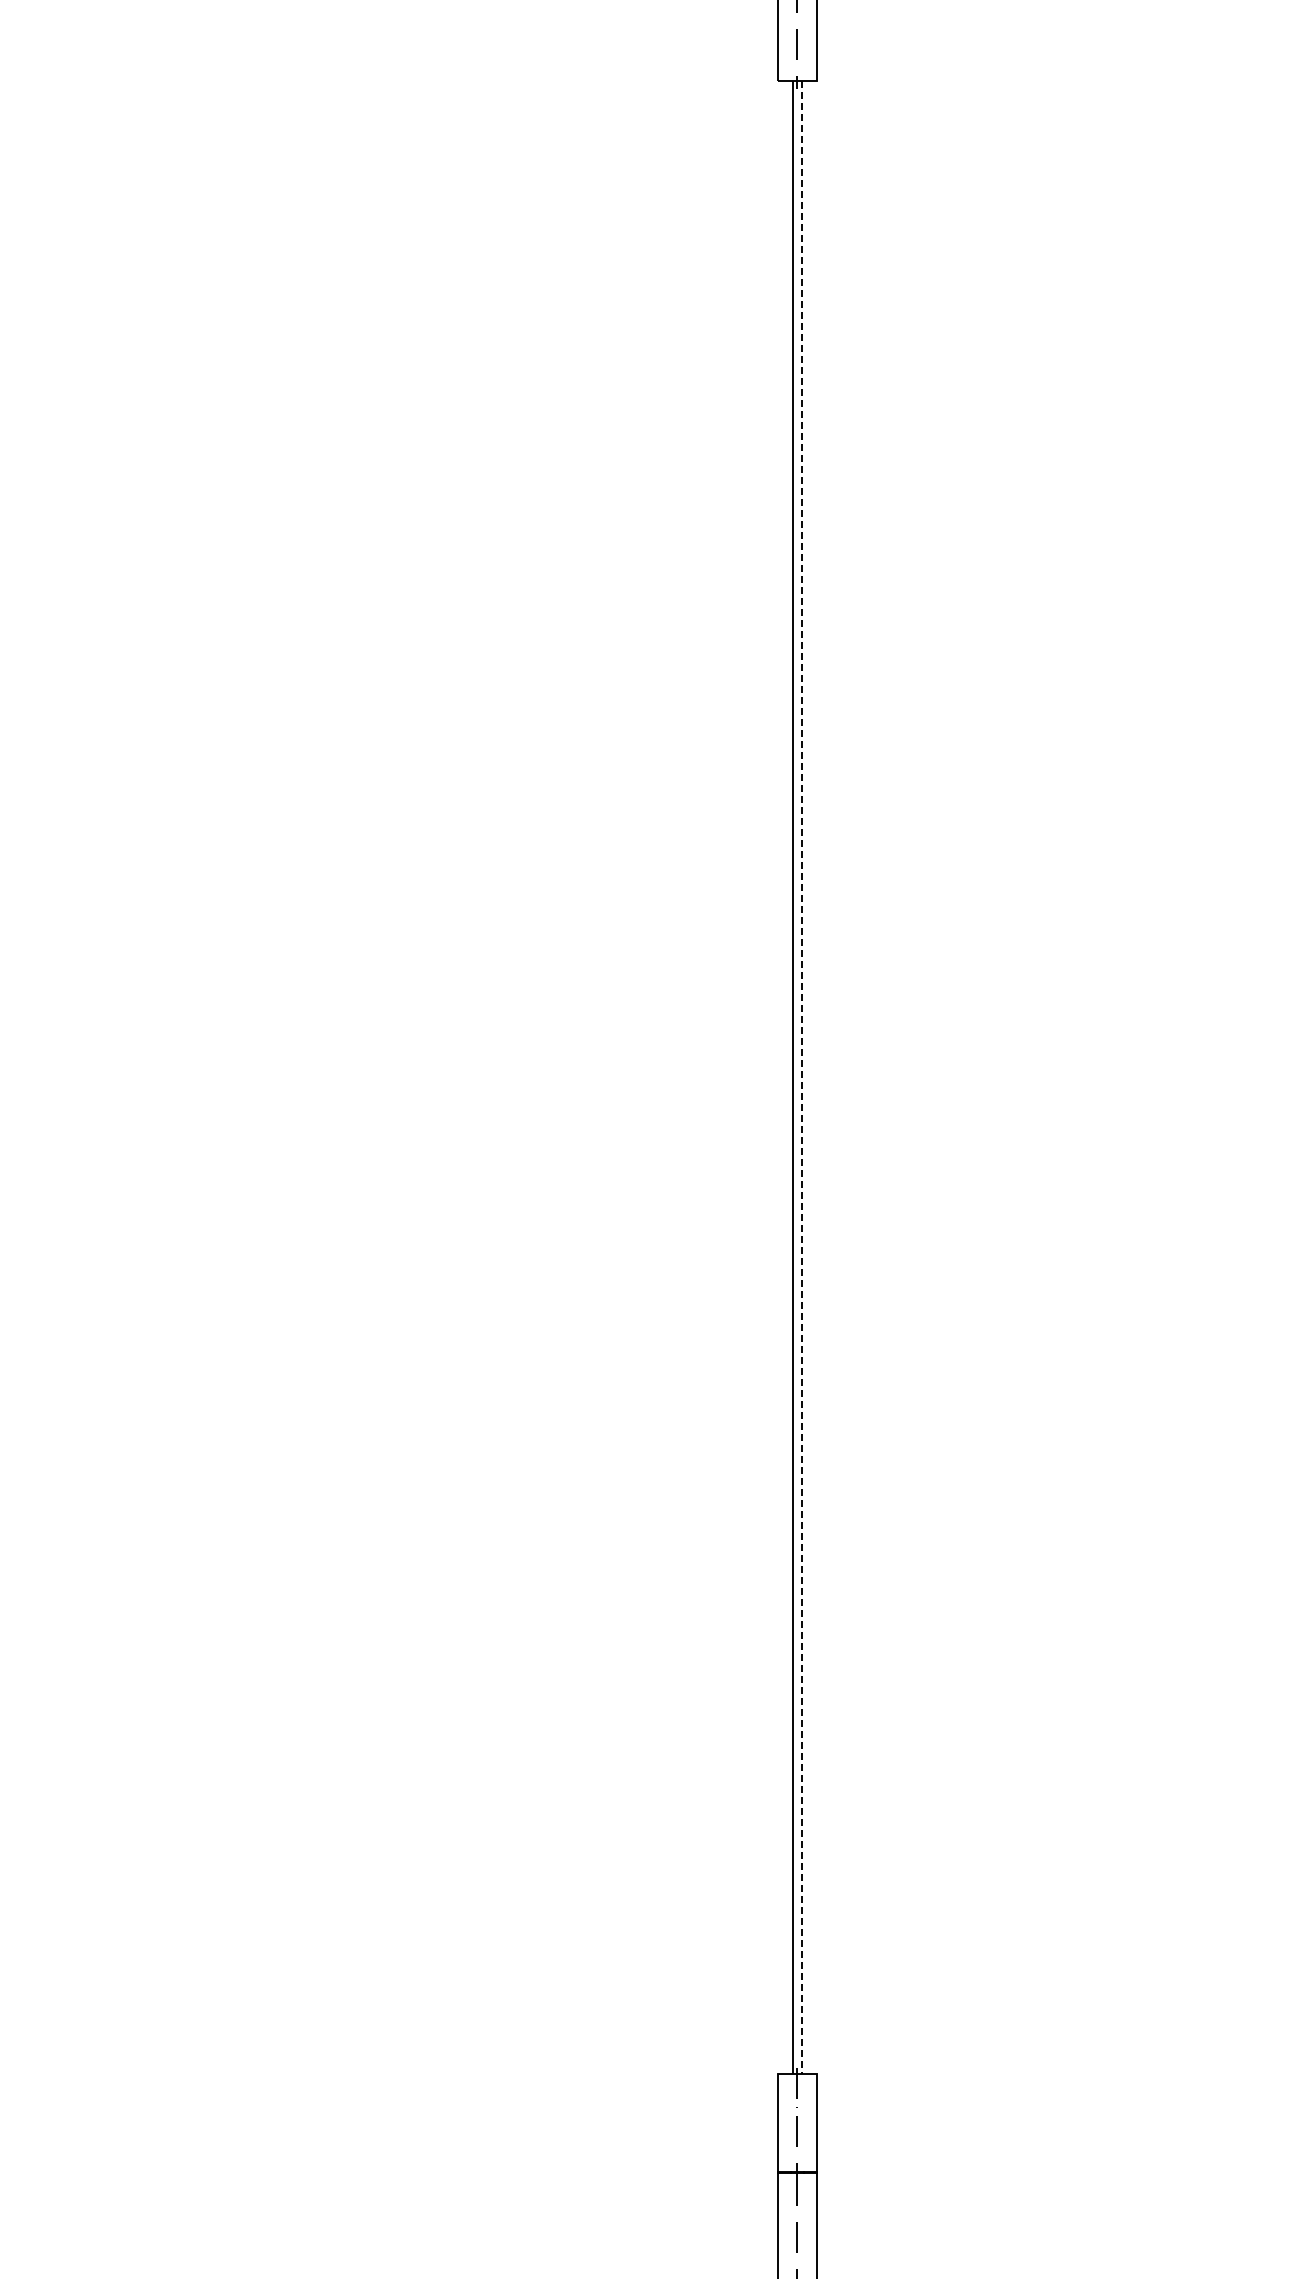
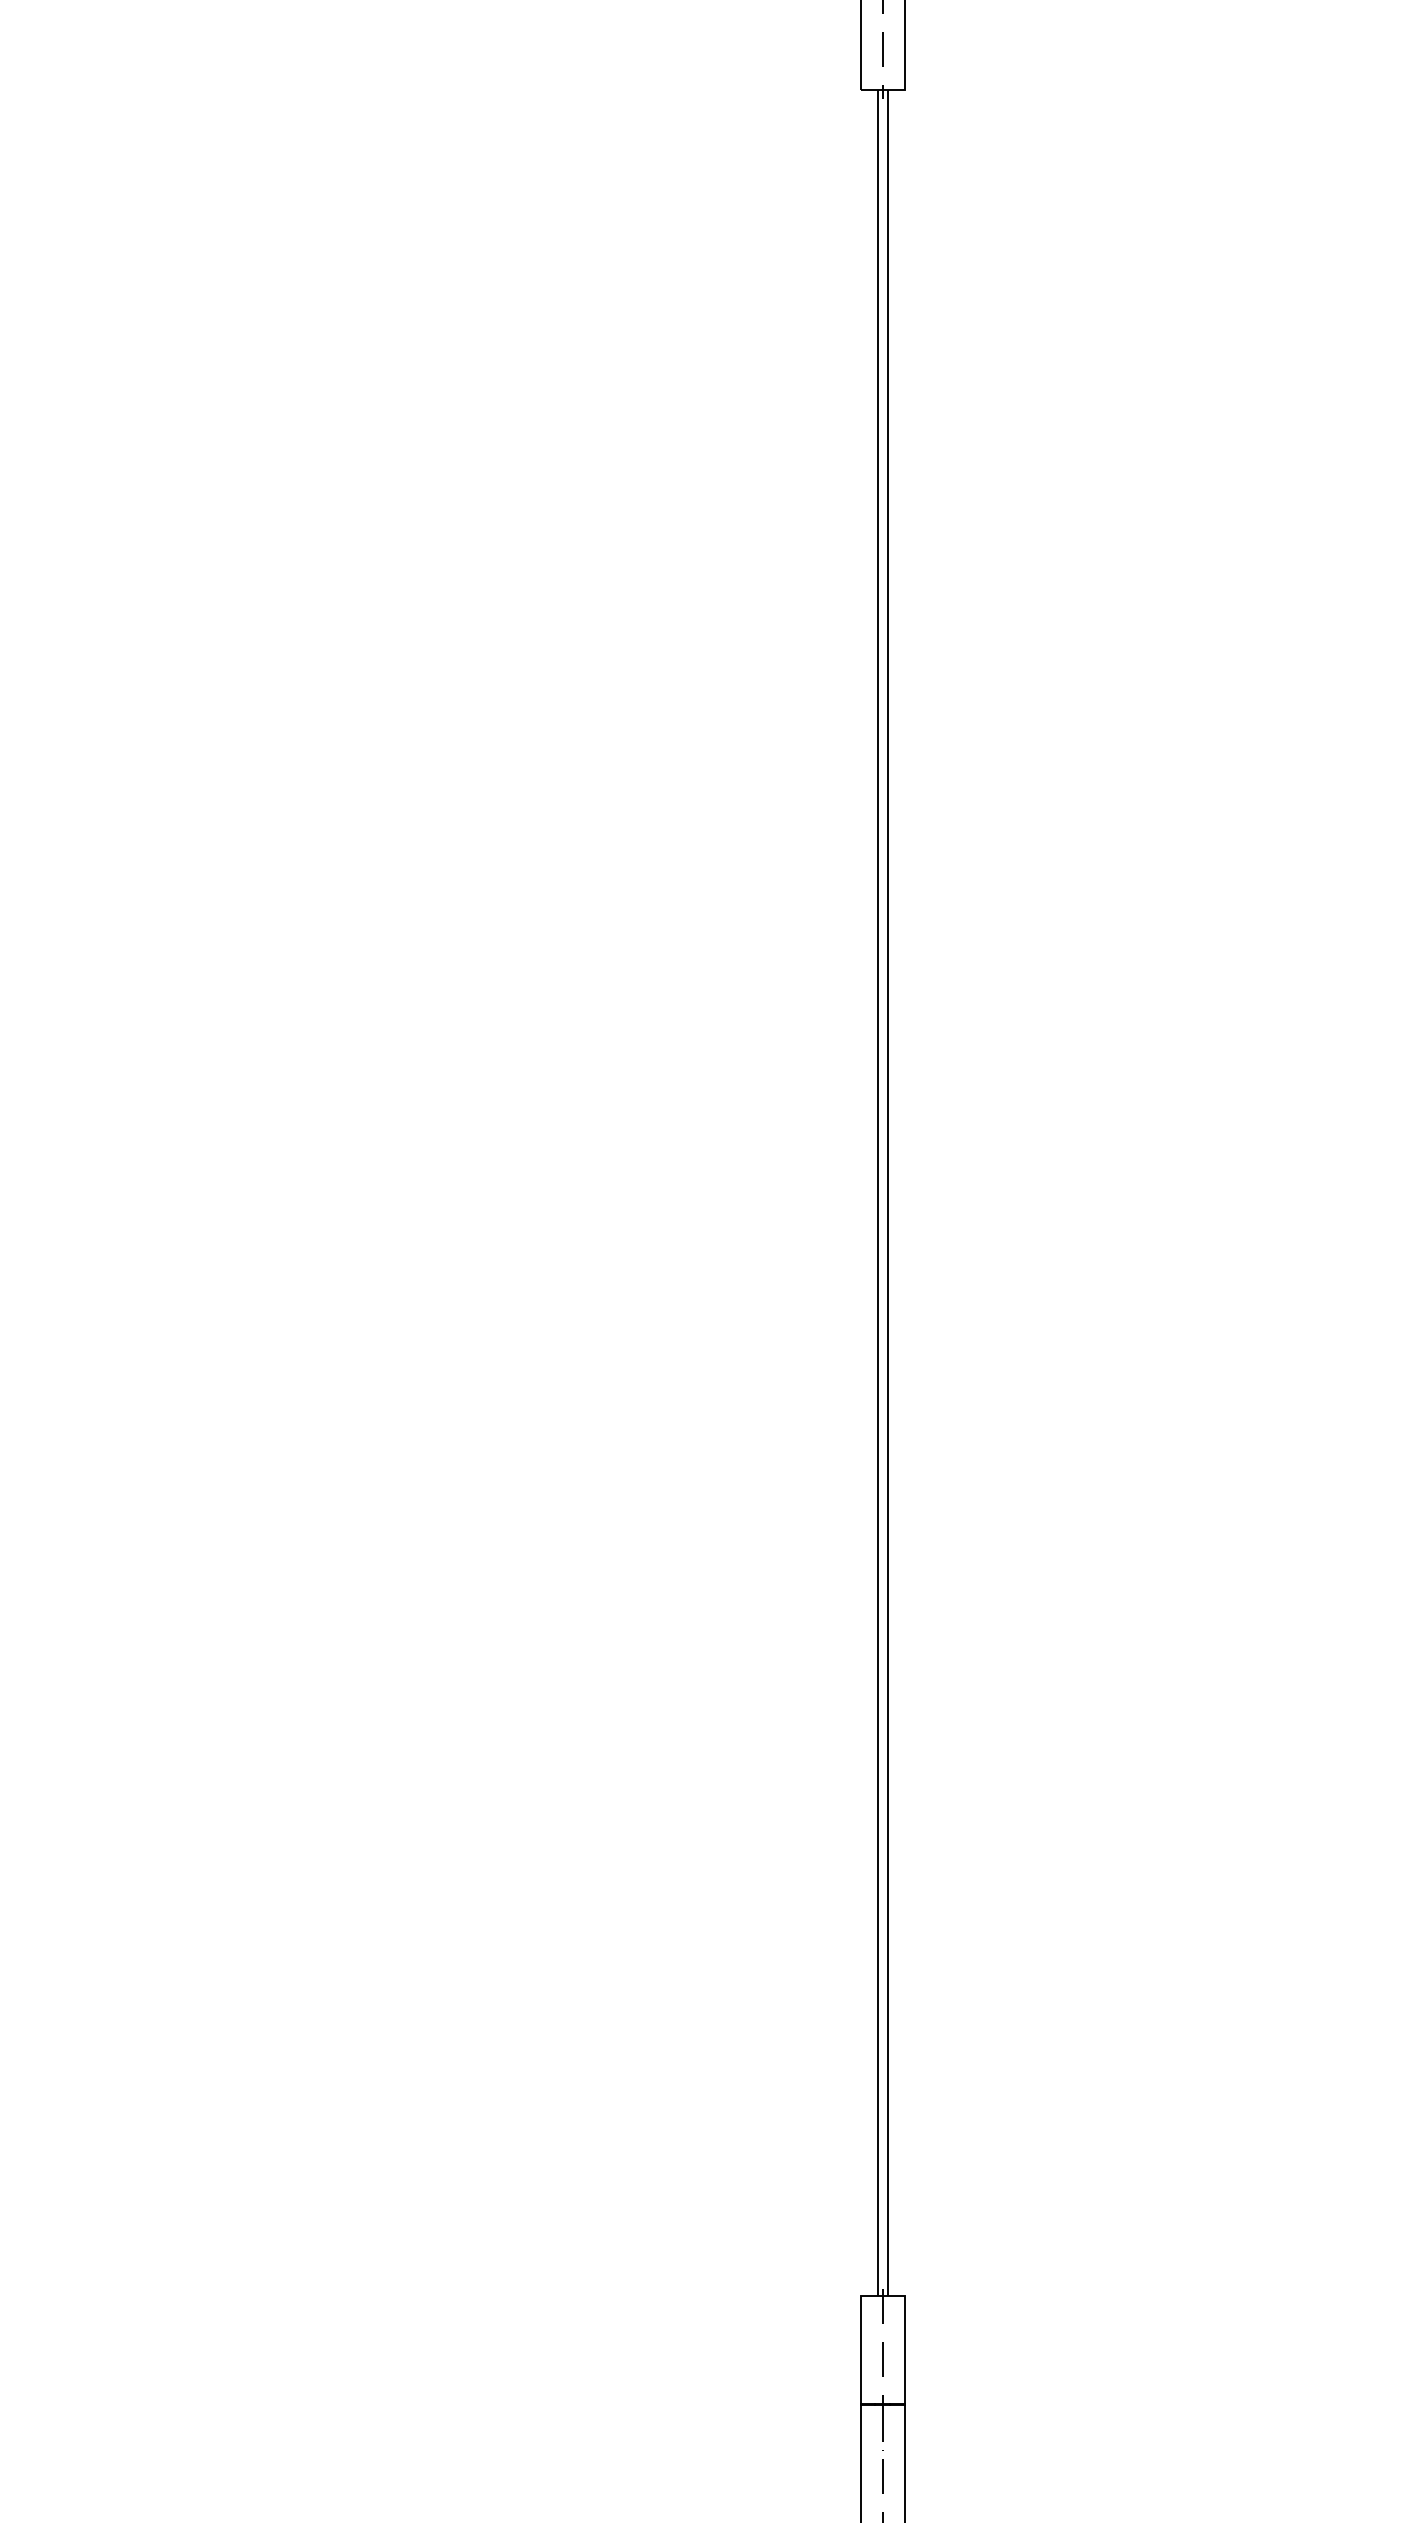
line: (802, 1077) -> (888, 1192), dashed -> solid

